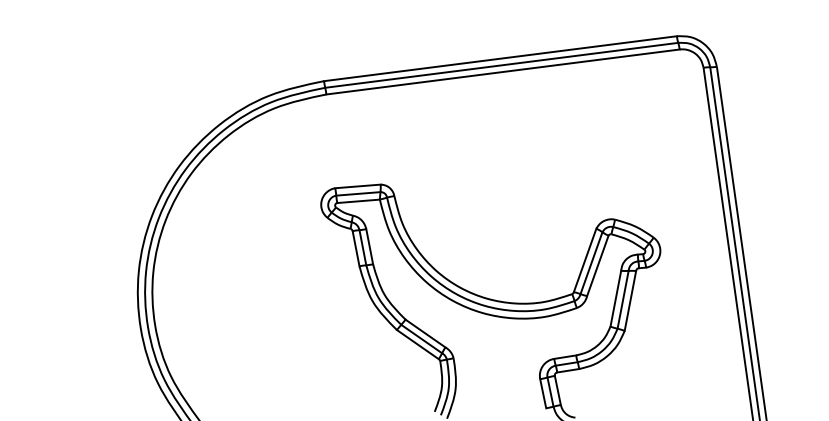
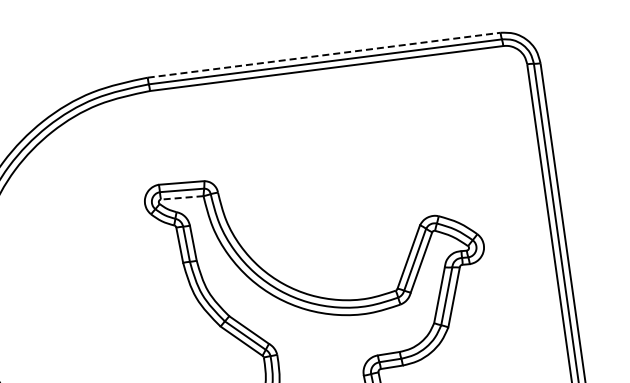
line: (500, 58) -> (324, 55), solid -> dashed
line: (358, 201) -> (182, 198), solid -> dashed

